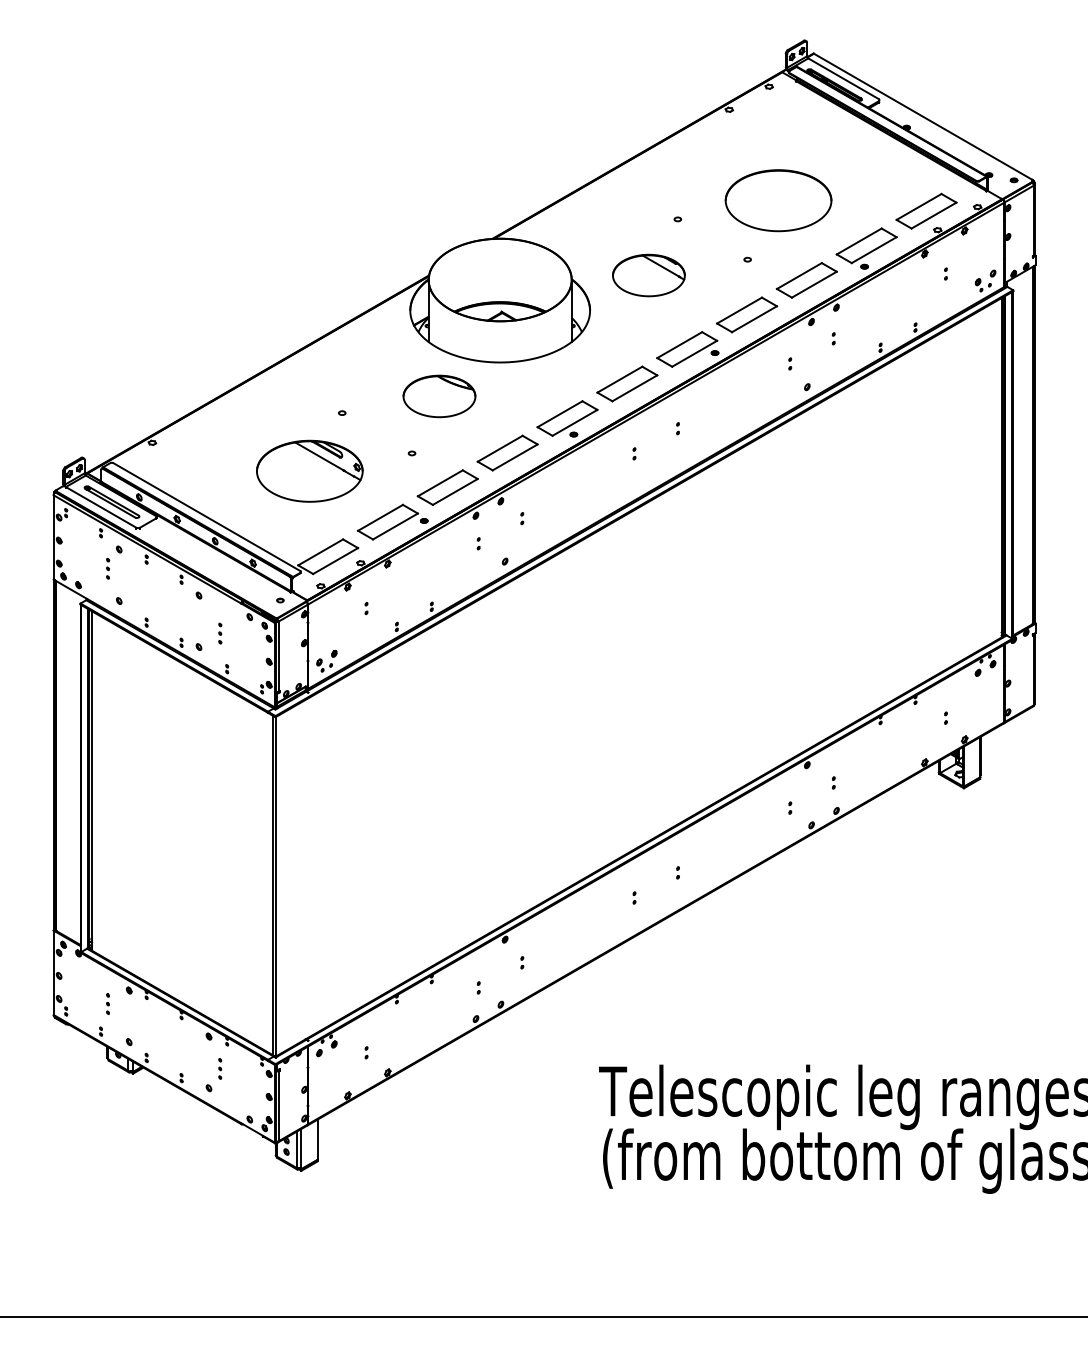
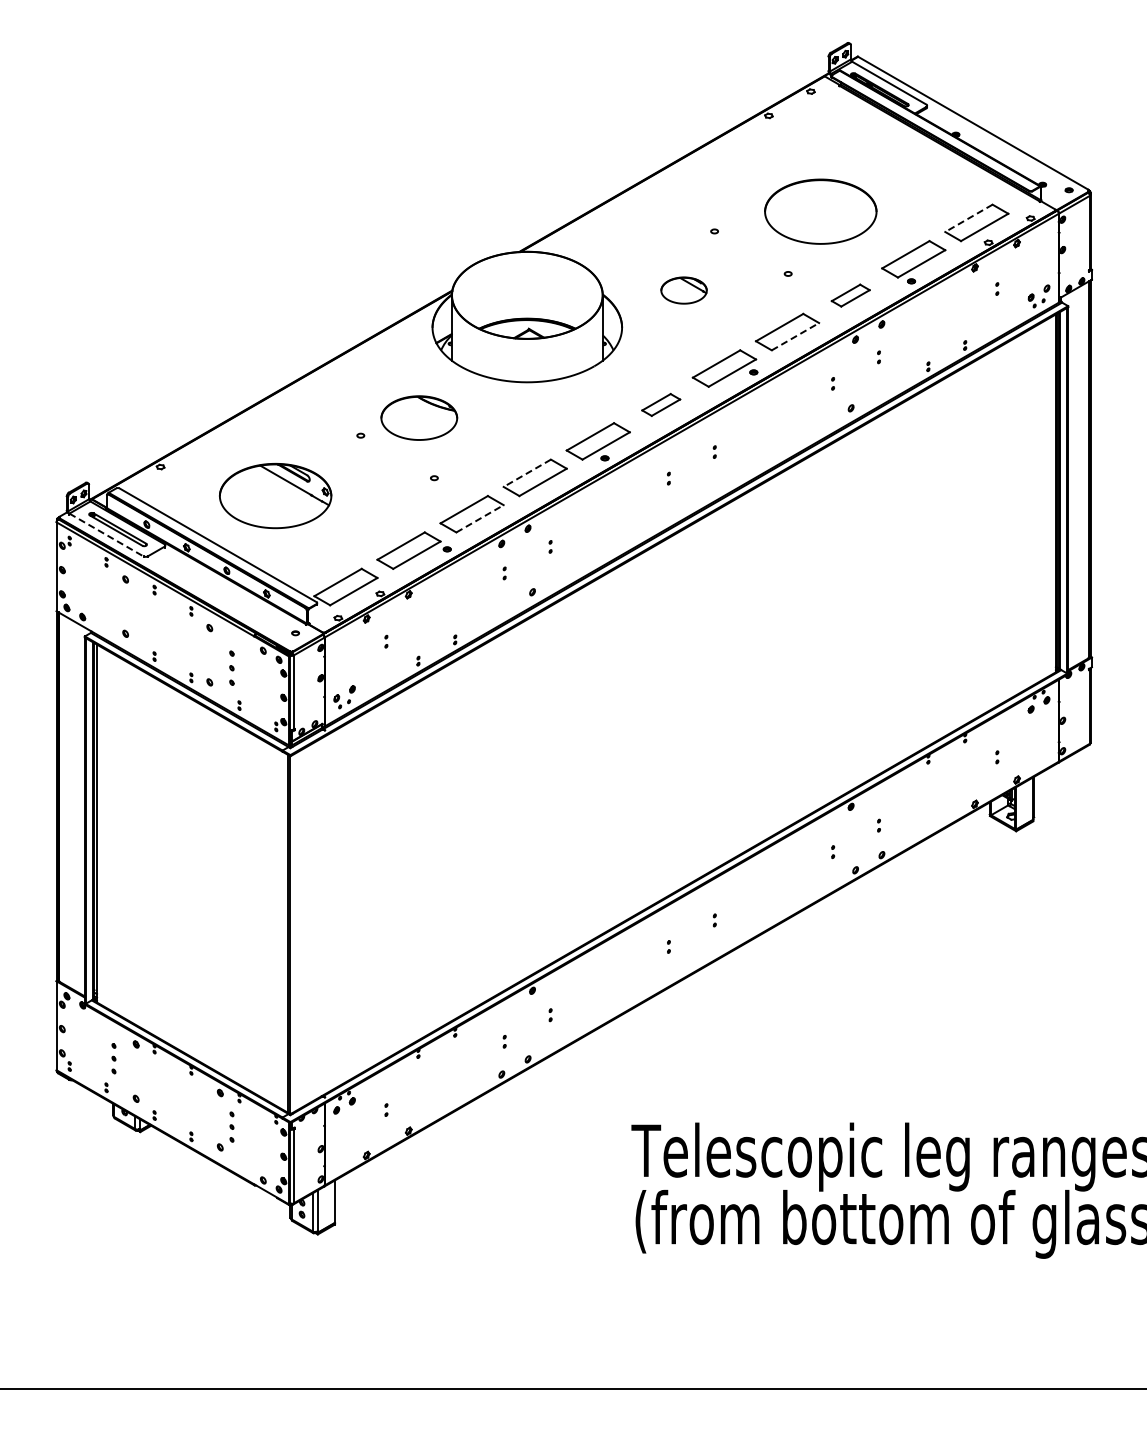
line: (918, 207) -> (968, 218), solid -> dashed
part: (648, 275) -> (683, 290), size x0.6
part: (806, 280) -> (850, 295), size x0.6
line: (754, 319) -> (795, 336), solid -> dashed
part: (626, 383) -> (660, 404), size x0.6
part: (439, 395) -> (419, 417), moved
line: (499, 448) -> (526, 473), solid -> dashed
part: (309, 471) -> (275, 496), moved
line: (455, 491) -> (480, 518), solid -> dashed
line: (101, 507) -> (106, 535), solid -> dashed
part: (107, 568) -> (113, 599), removed
part: (220, 632) -> (232, 667), size x1.6
part: (107, 1003) -> (113, 1058), size x1.4
part: (220, 1068) -> (232, 1126), size x1.4

